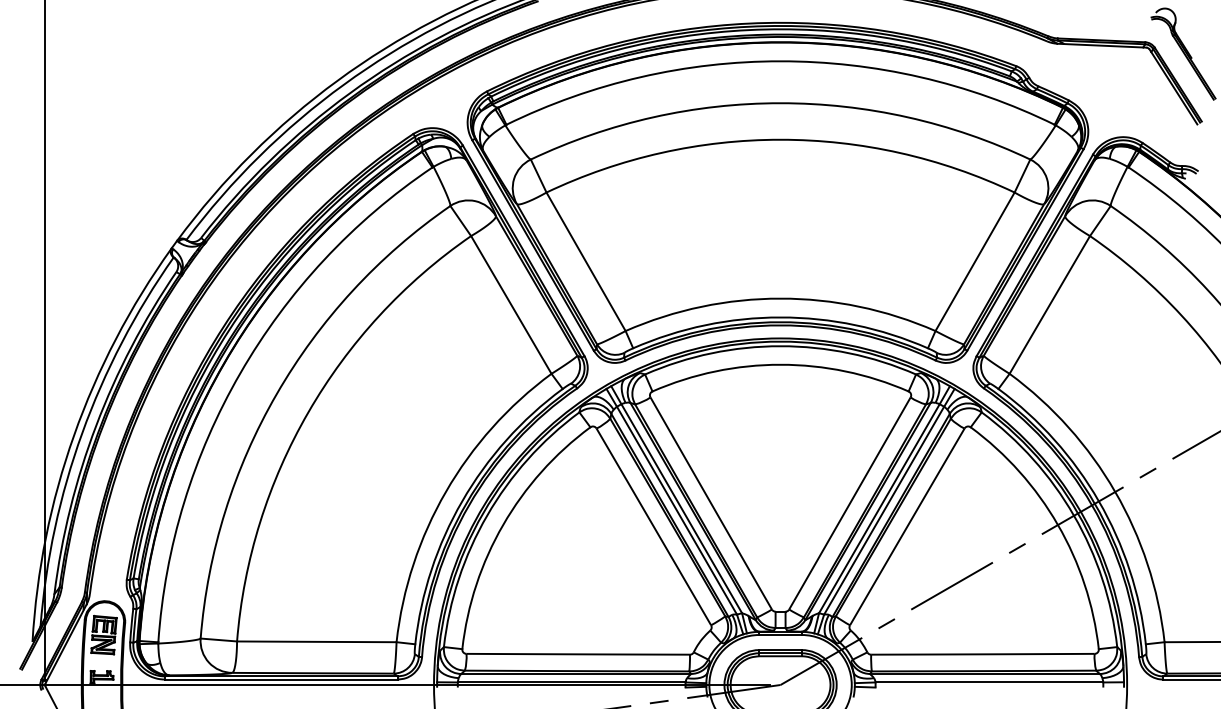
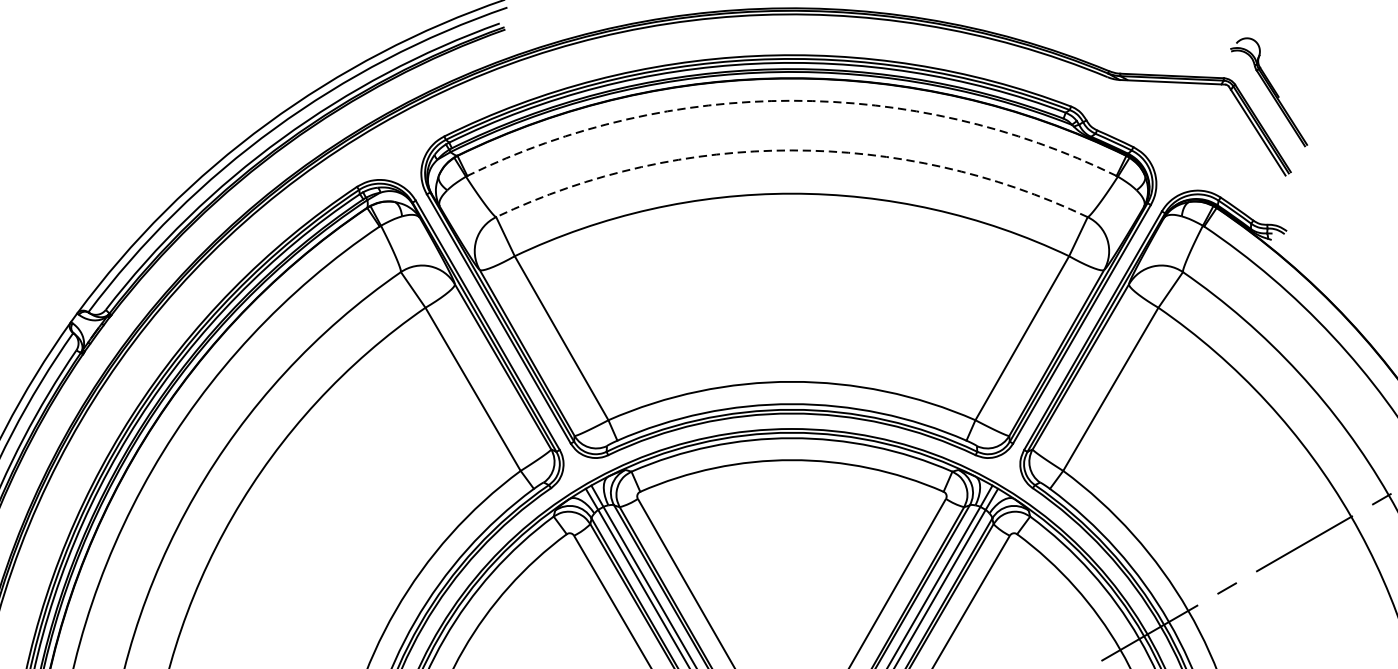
arc: (780, 61) -> (791, 101), solid -> dashed
arc: (780, 103) -> (791, 150), solid -> dashed

